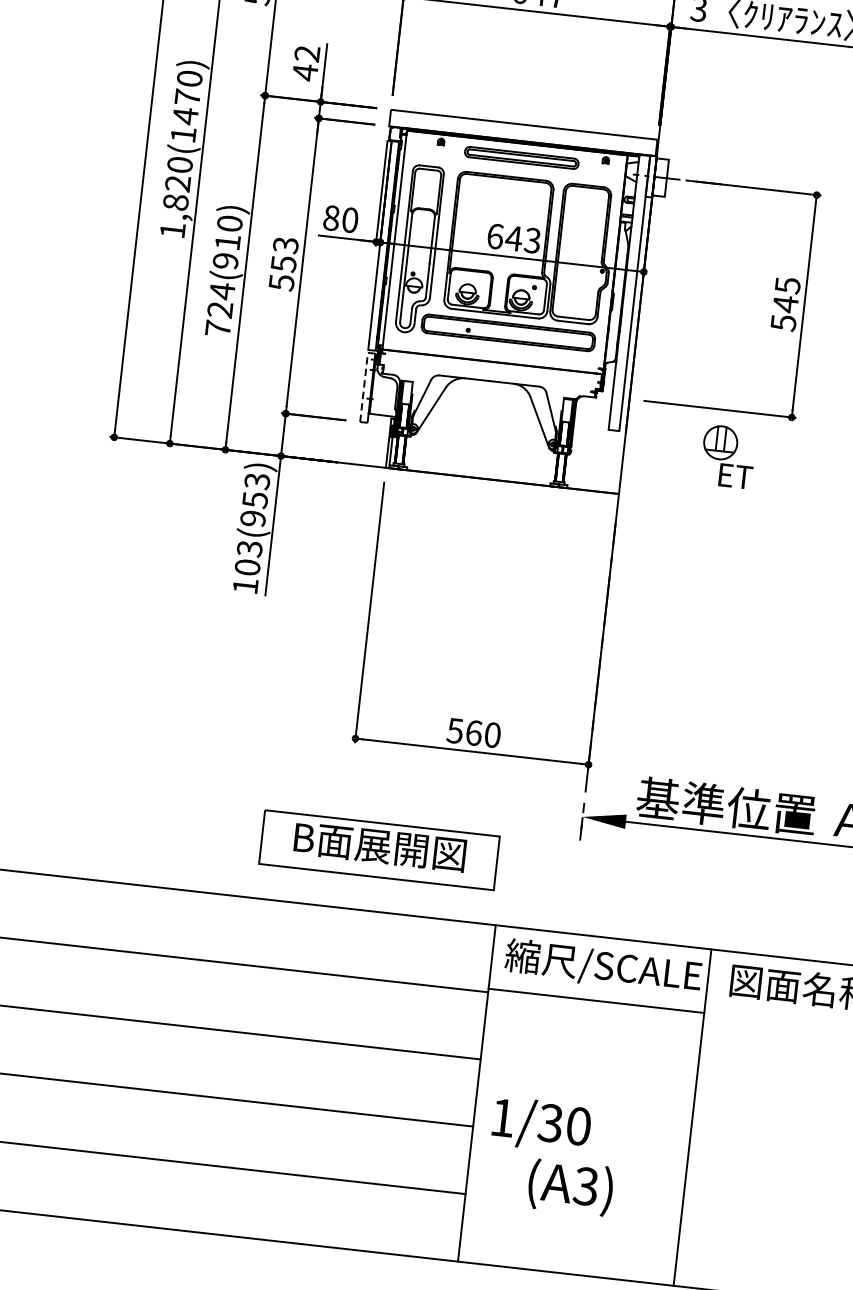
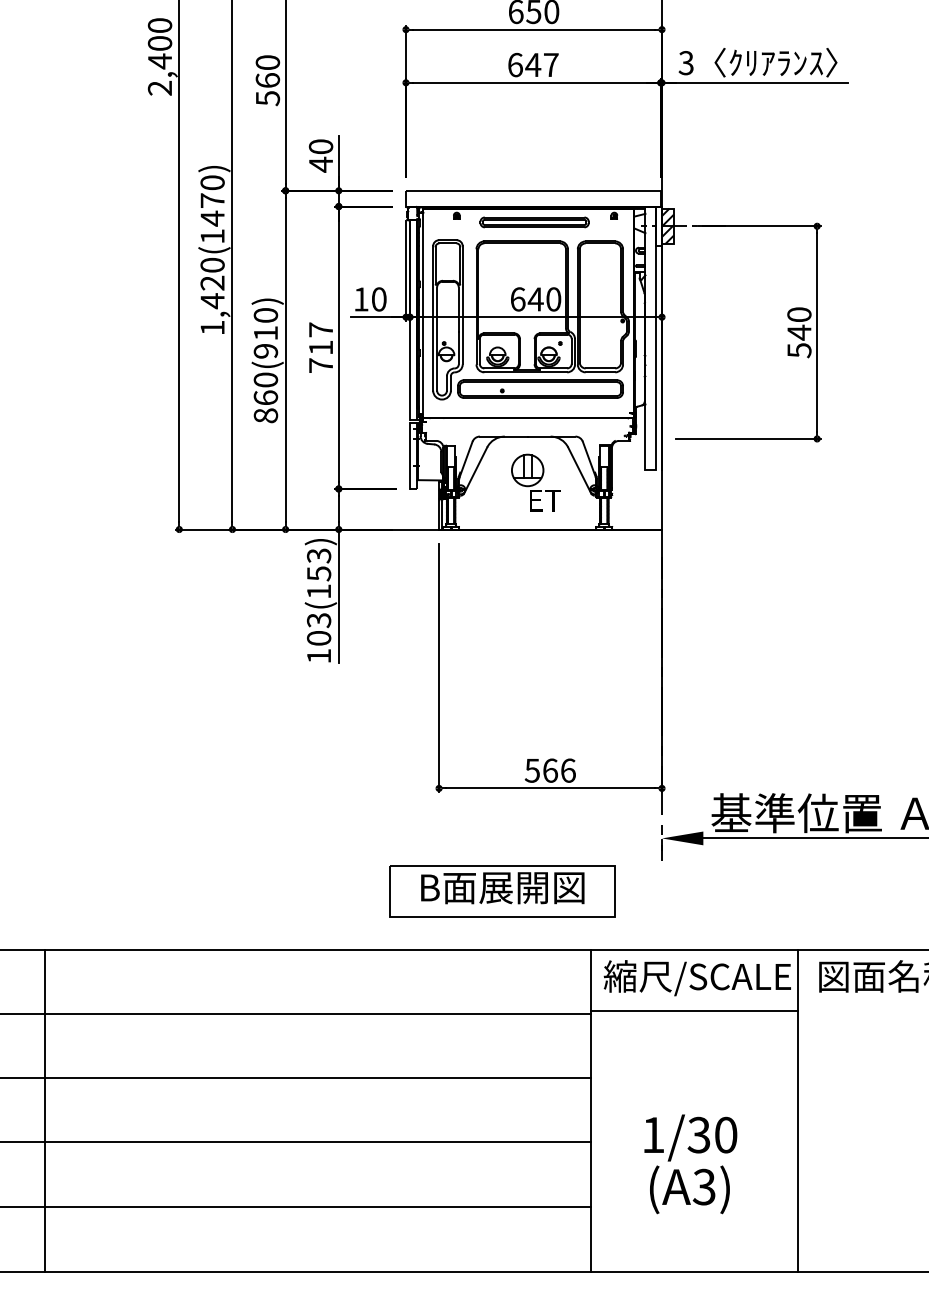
text: (307, 53) -> (321, 146), 42 -> 40
hatch: (660, 177) -> (667, 226), added
text: (175, 202) -> (212, 301), 1,820(1470) -> 1,420(1470)
text: (331, 218) -> (361, 299), 80 -> 10
text: (532, 240) -> (553, 299), 643 -> 640
text: (283, 263) -> (320, 347), 553 -> 717
text: (787, 285) -> (799, 314), 545 -> 540
text: (219, 309) -> (265, 397), 724(910) -> 860(910)
line: (363, 386) -> (409, 455), dashed -> solid
part: (727, 456) -> (535, 482), moved
text: (253, 518) -> (319, 591), 103(953) -> 103(153)
text: (492, 734) -> (568, 770), 560 -> 566
part: (379, 850) -> (502, 891), moved
text: (541, 1124) -> (690, 1137), moved

